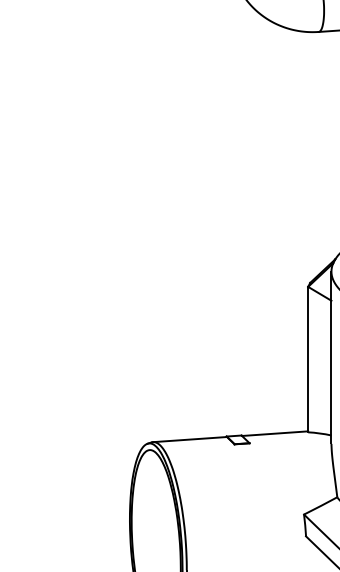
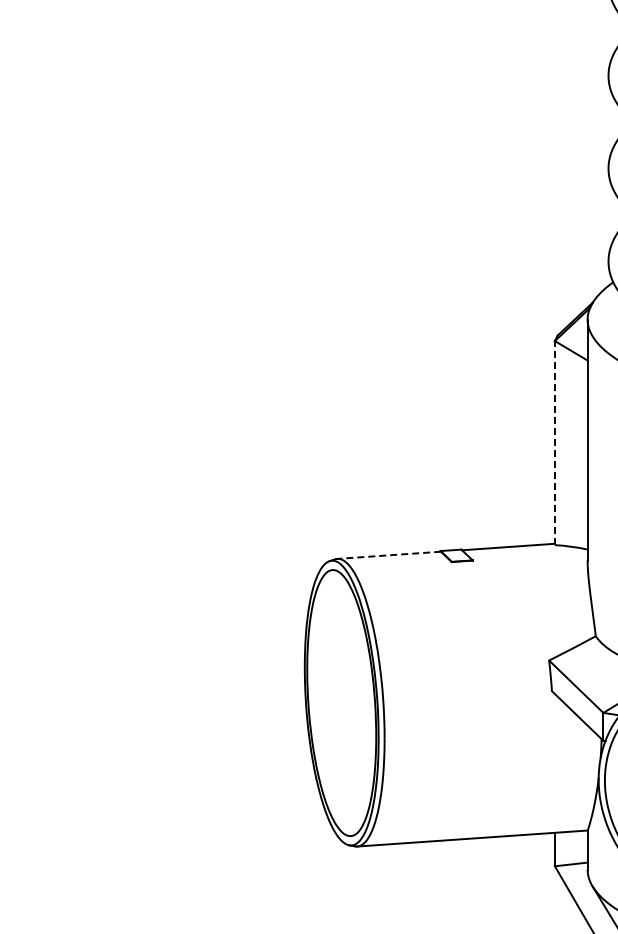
line: (307, 359) -> (554, 442), solid -> dashed
line: (189, 439) -> (388, 555), solid -> dashed

